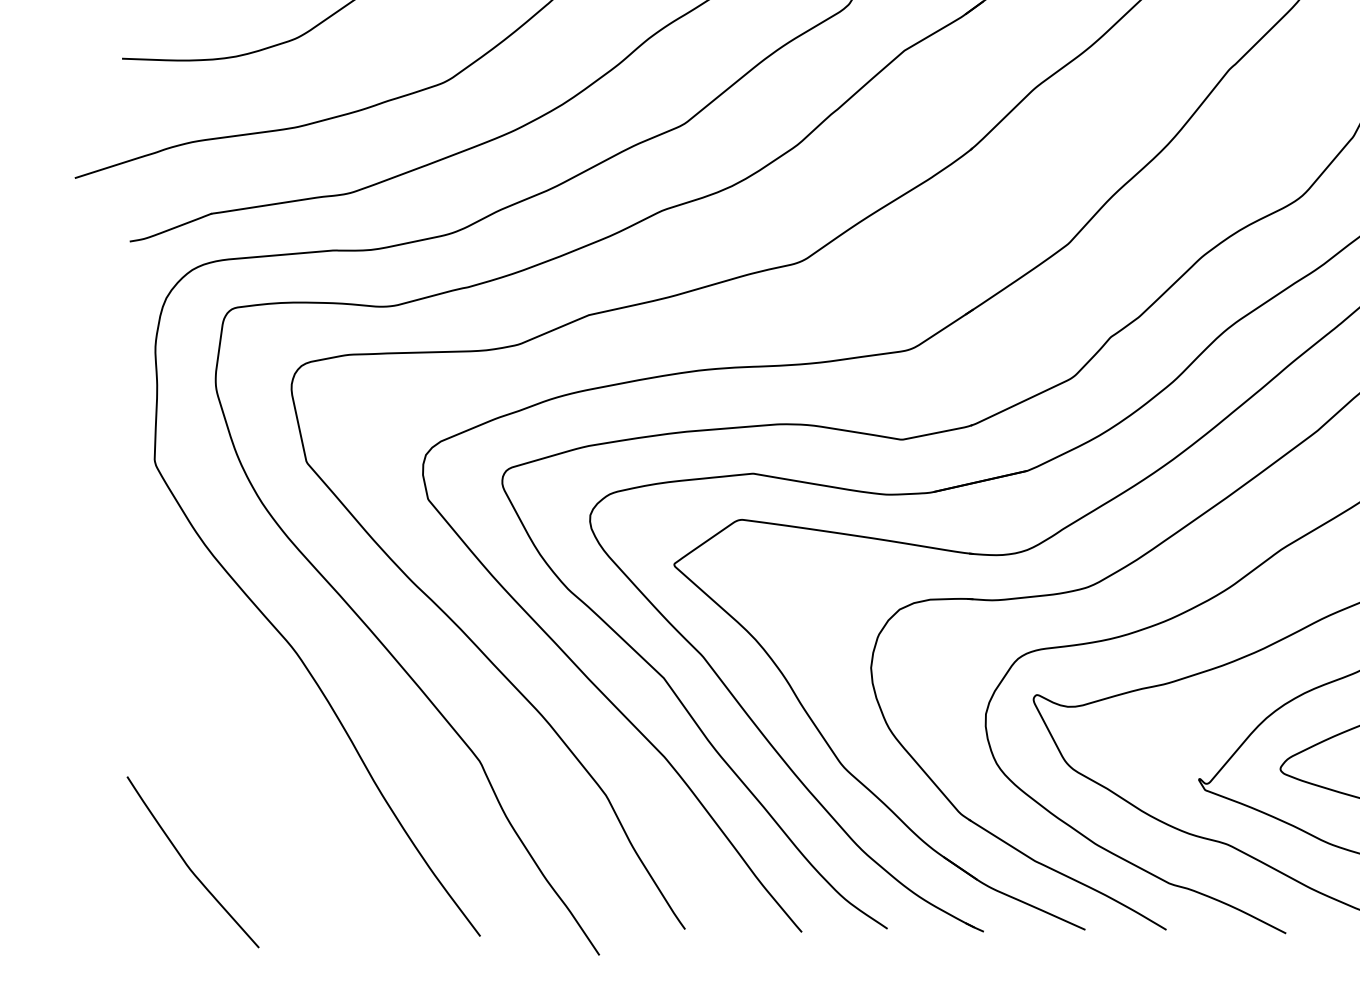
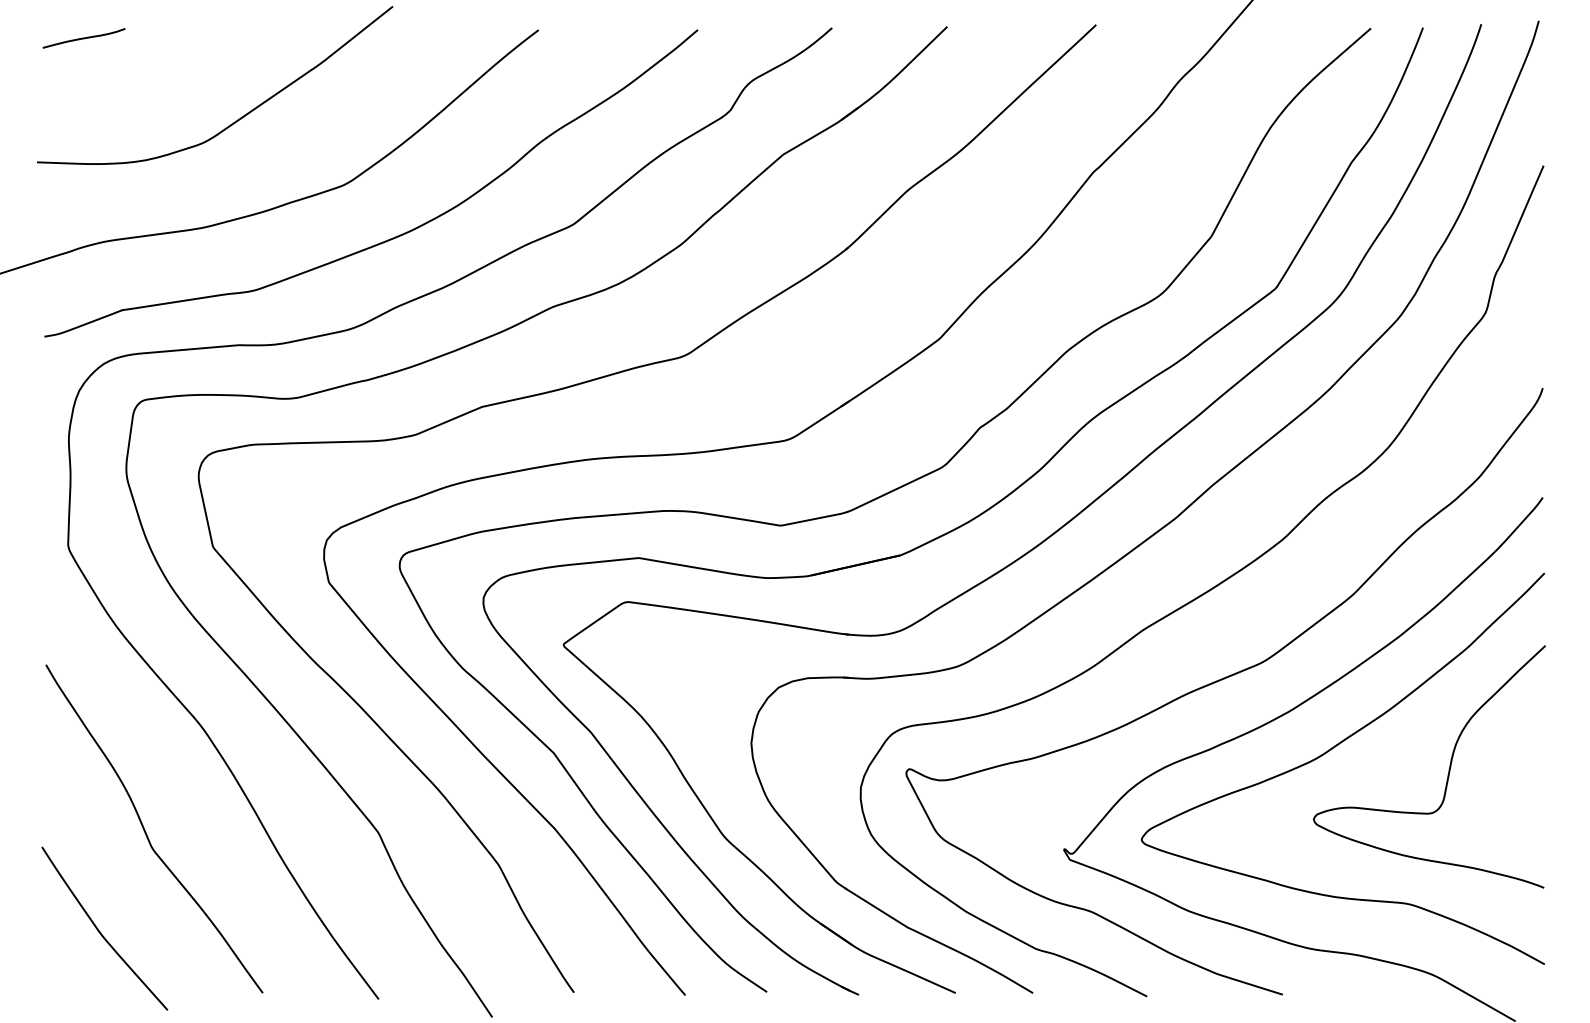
curve: (236, 761) -> (146, 832), added

